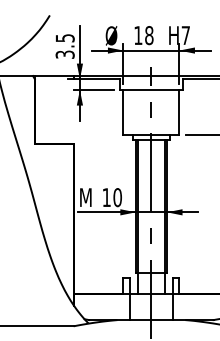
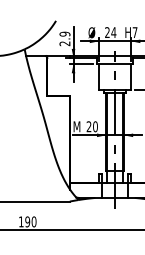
text: (143, 35) -> (110, 32), 18 -> 24
text: (64, 45) -> (64, 38), 3.5 -> 2.9
text: (105, 197) -> (88, 126), 10 -> 20

